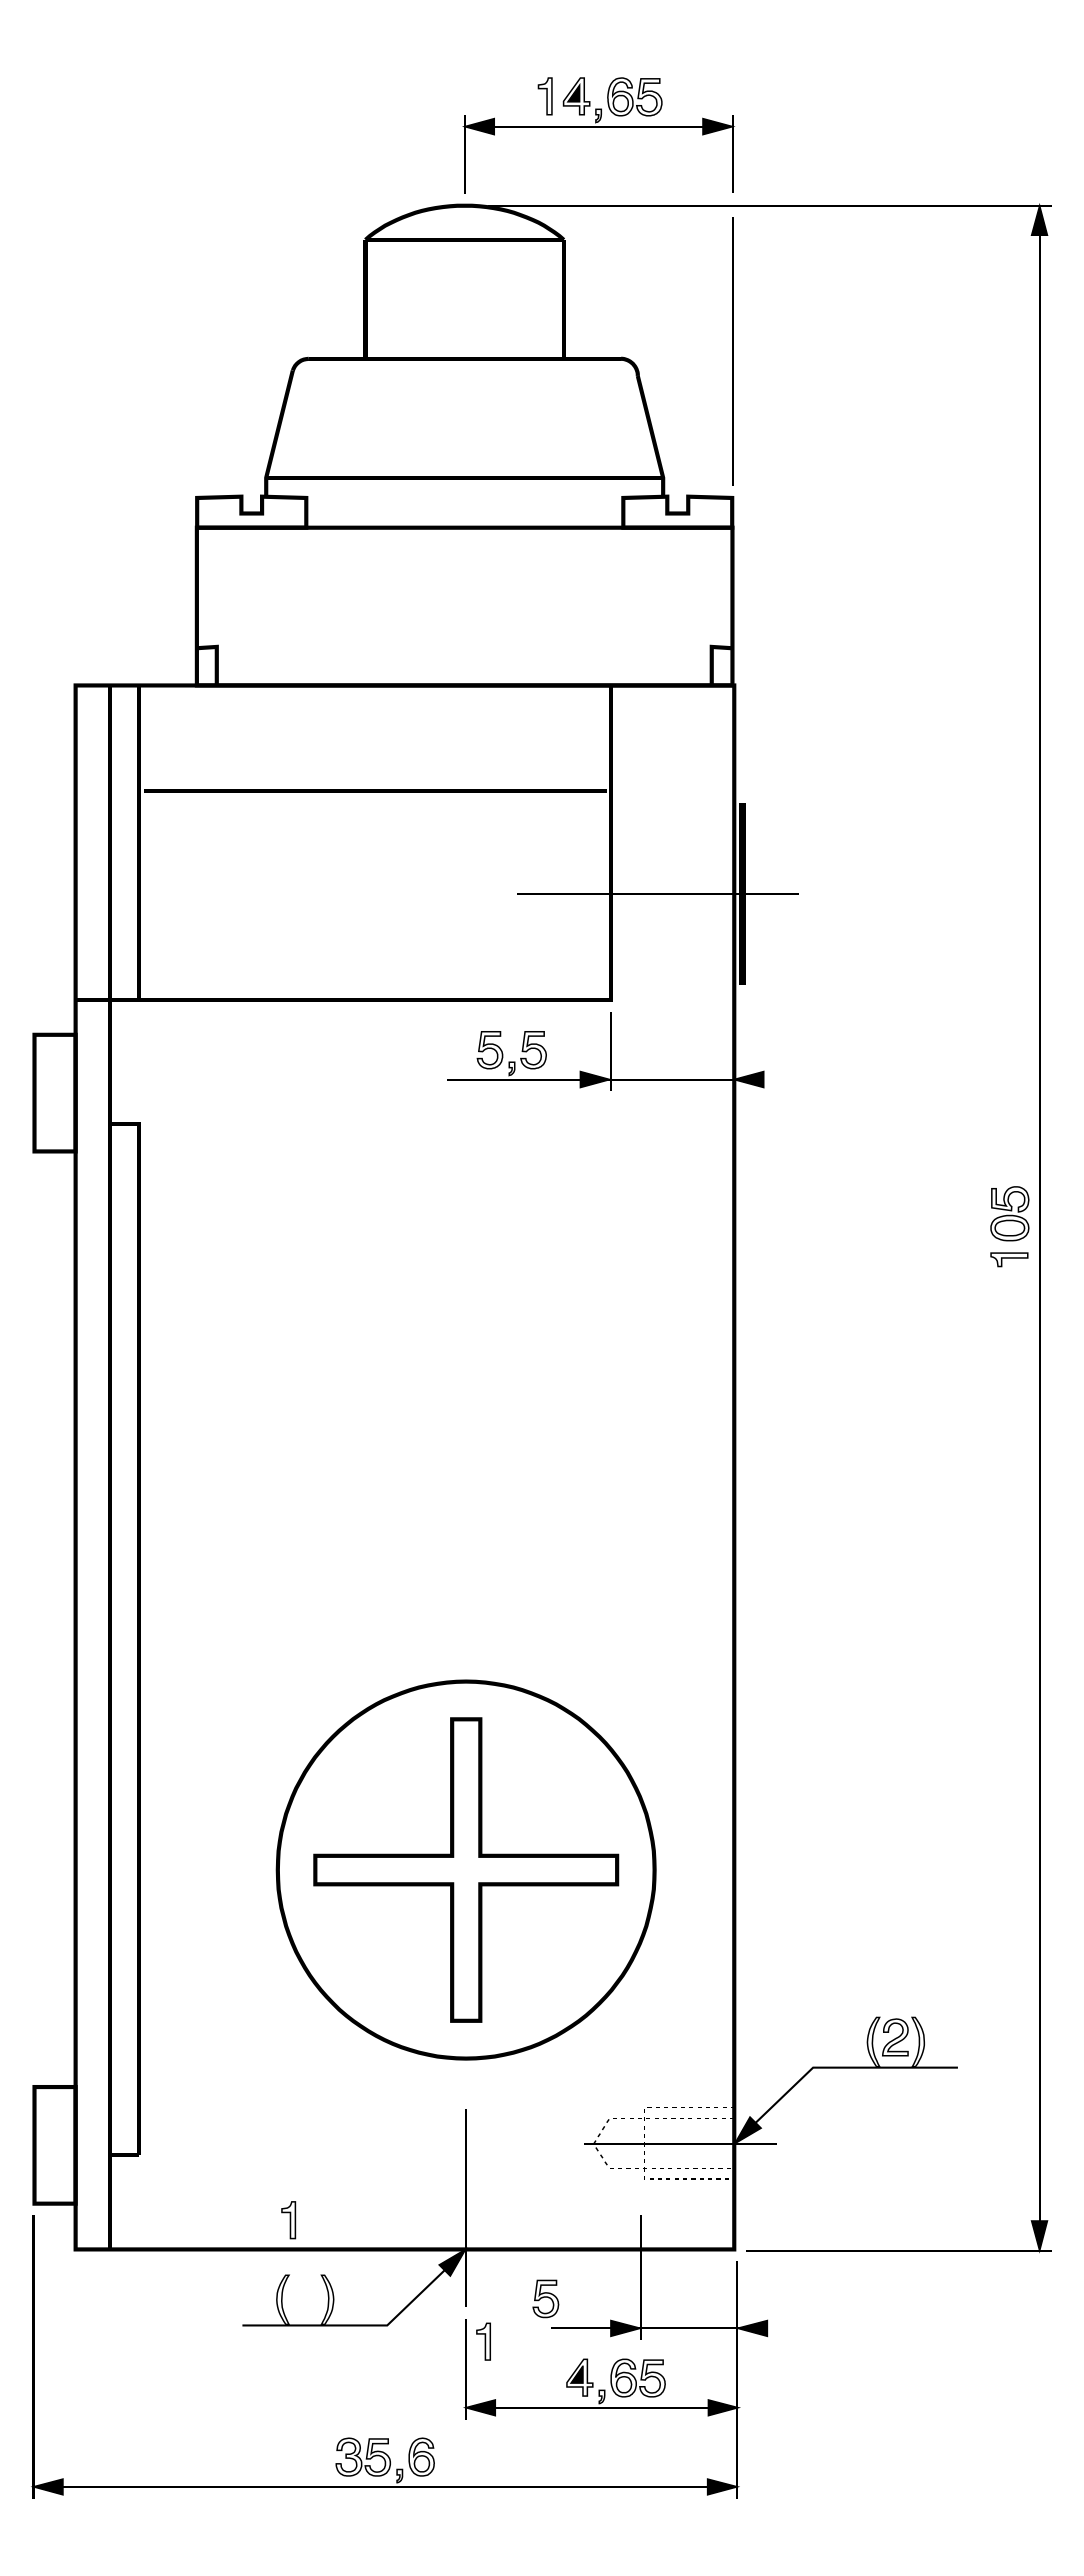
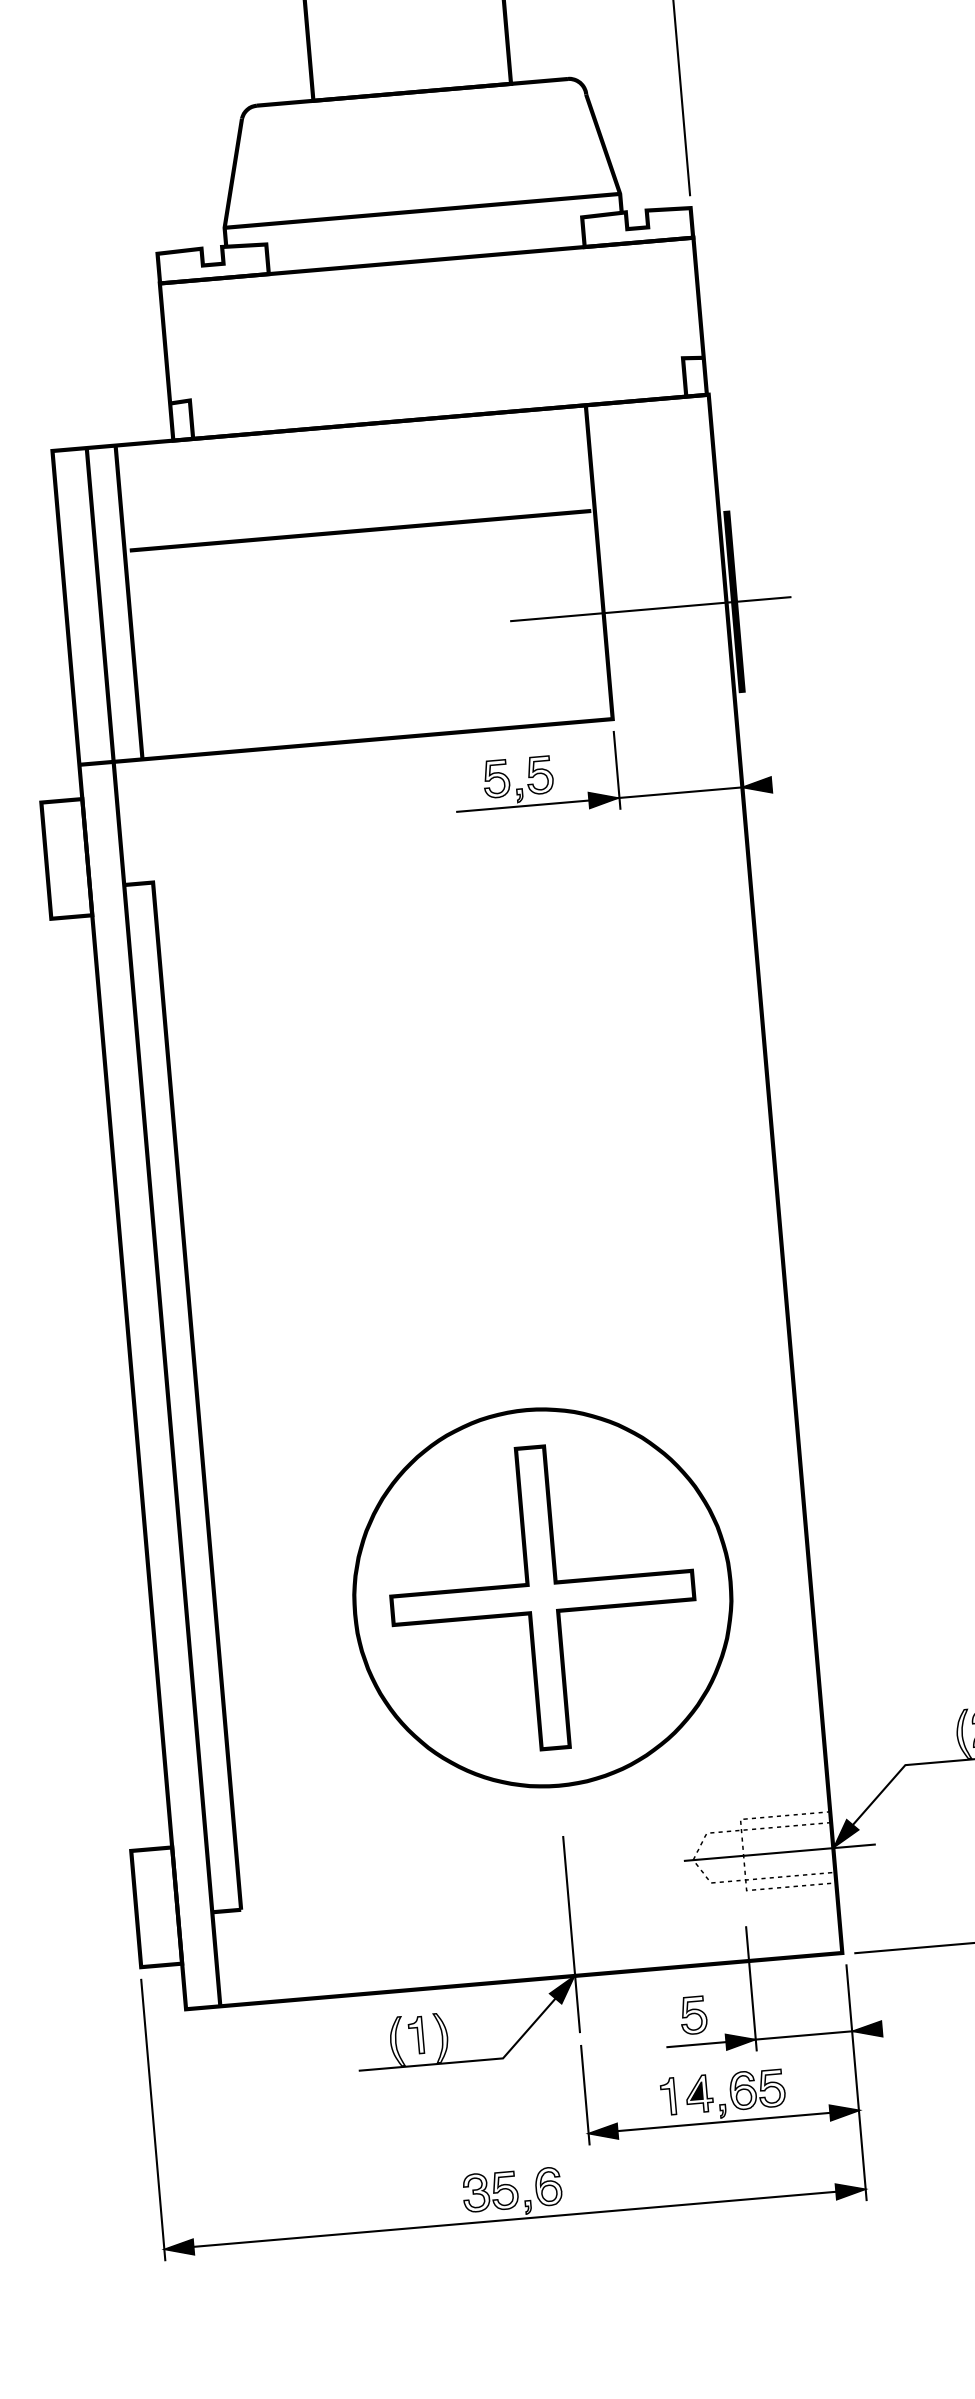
part: (288, 2220) -> (416, 2035), moved
part: (545, 2298) -> (693, 2015), moved
part: (483, 2341) -> (668, 2096), moved

